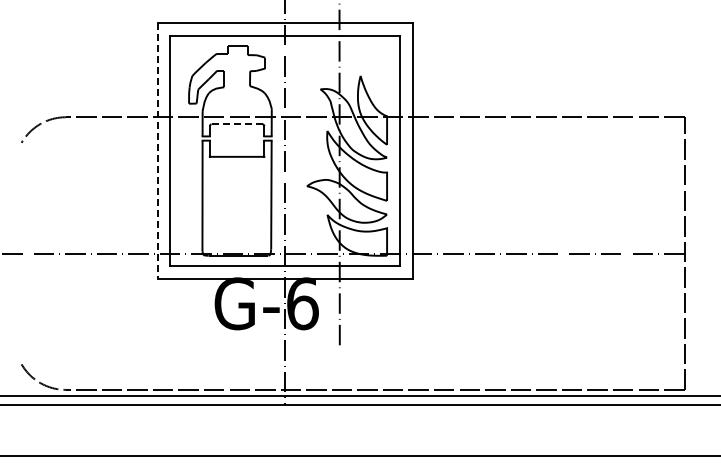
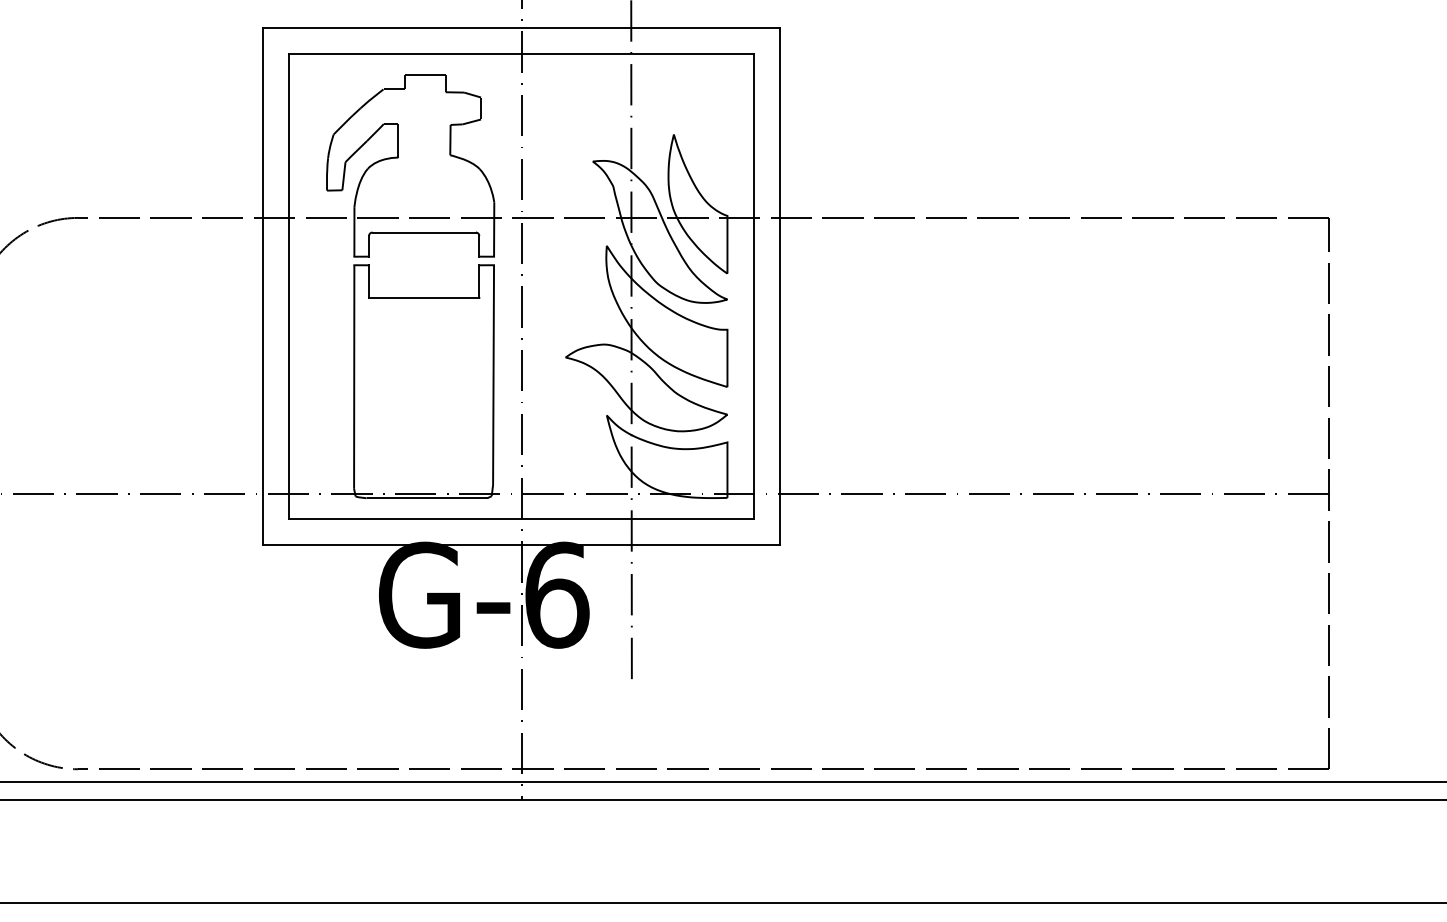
line: (237, 124) -> (424, 232), dashed -> solid
line: (157, 151) -> (263, 287), dashed -> solid

